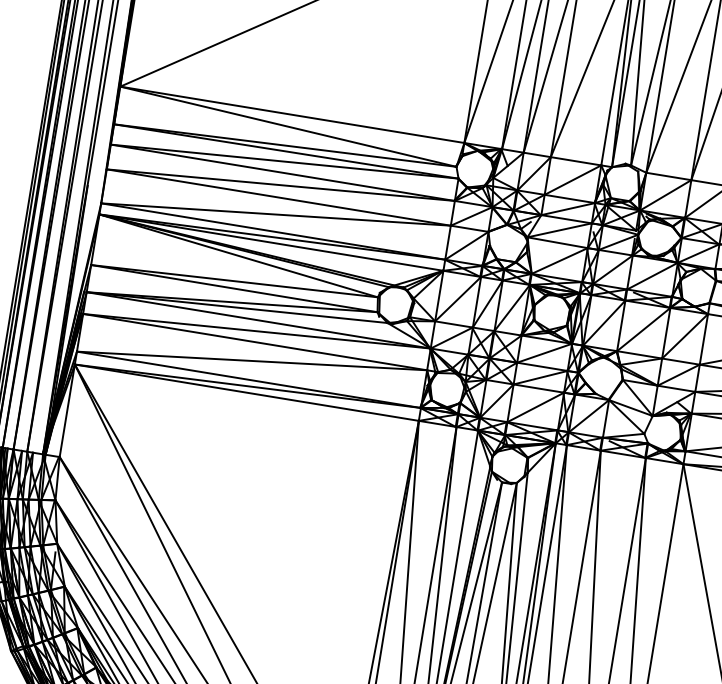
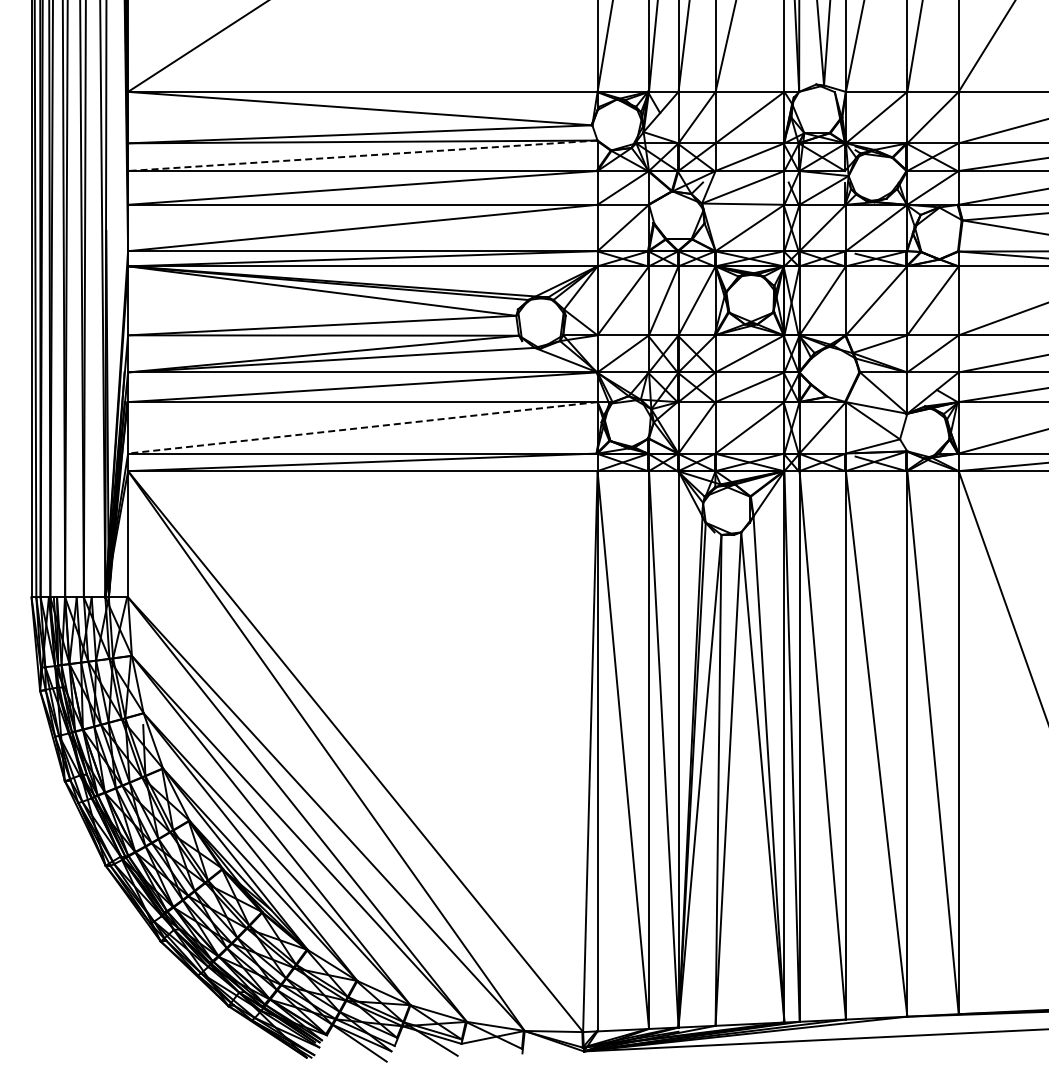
line: (284, 161) -> (362, 155), solid -> dashed
line: (251, 360) -> (362, 427), solid -> dashed

